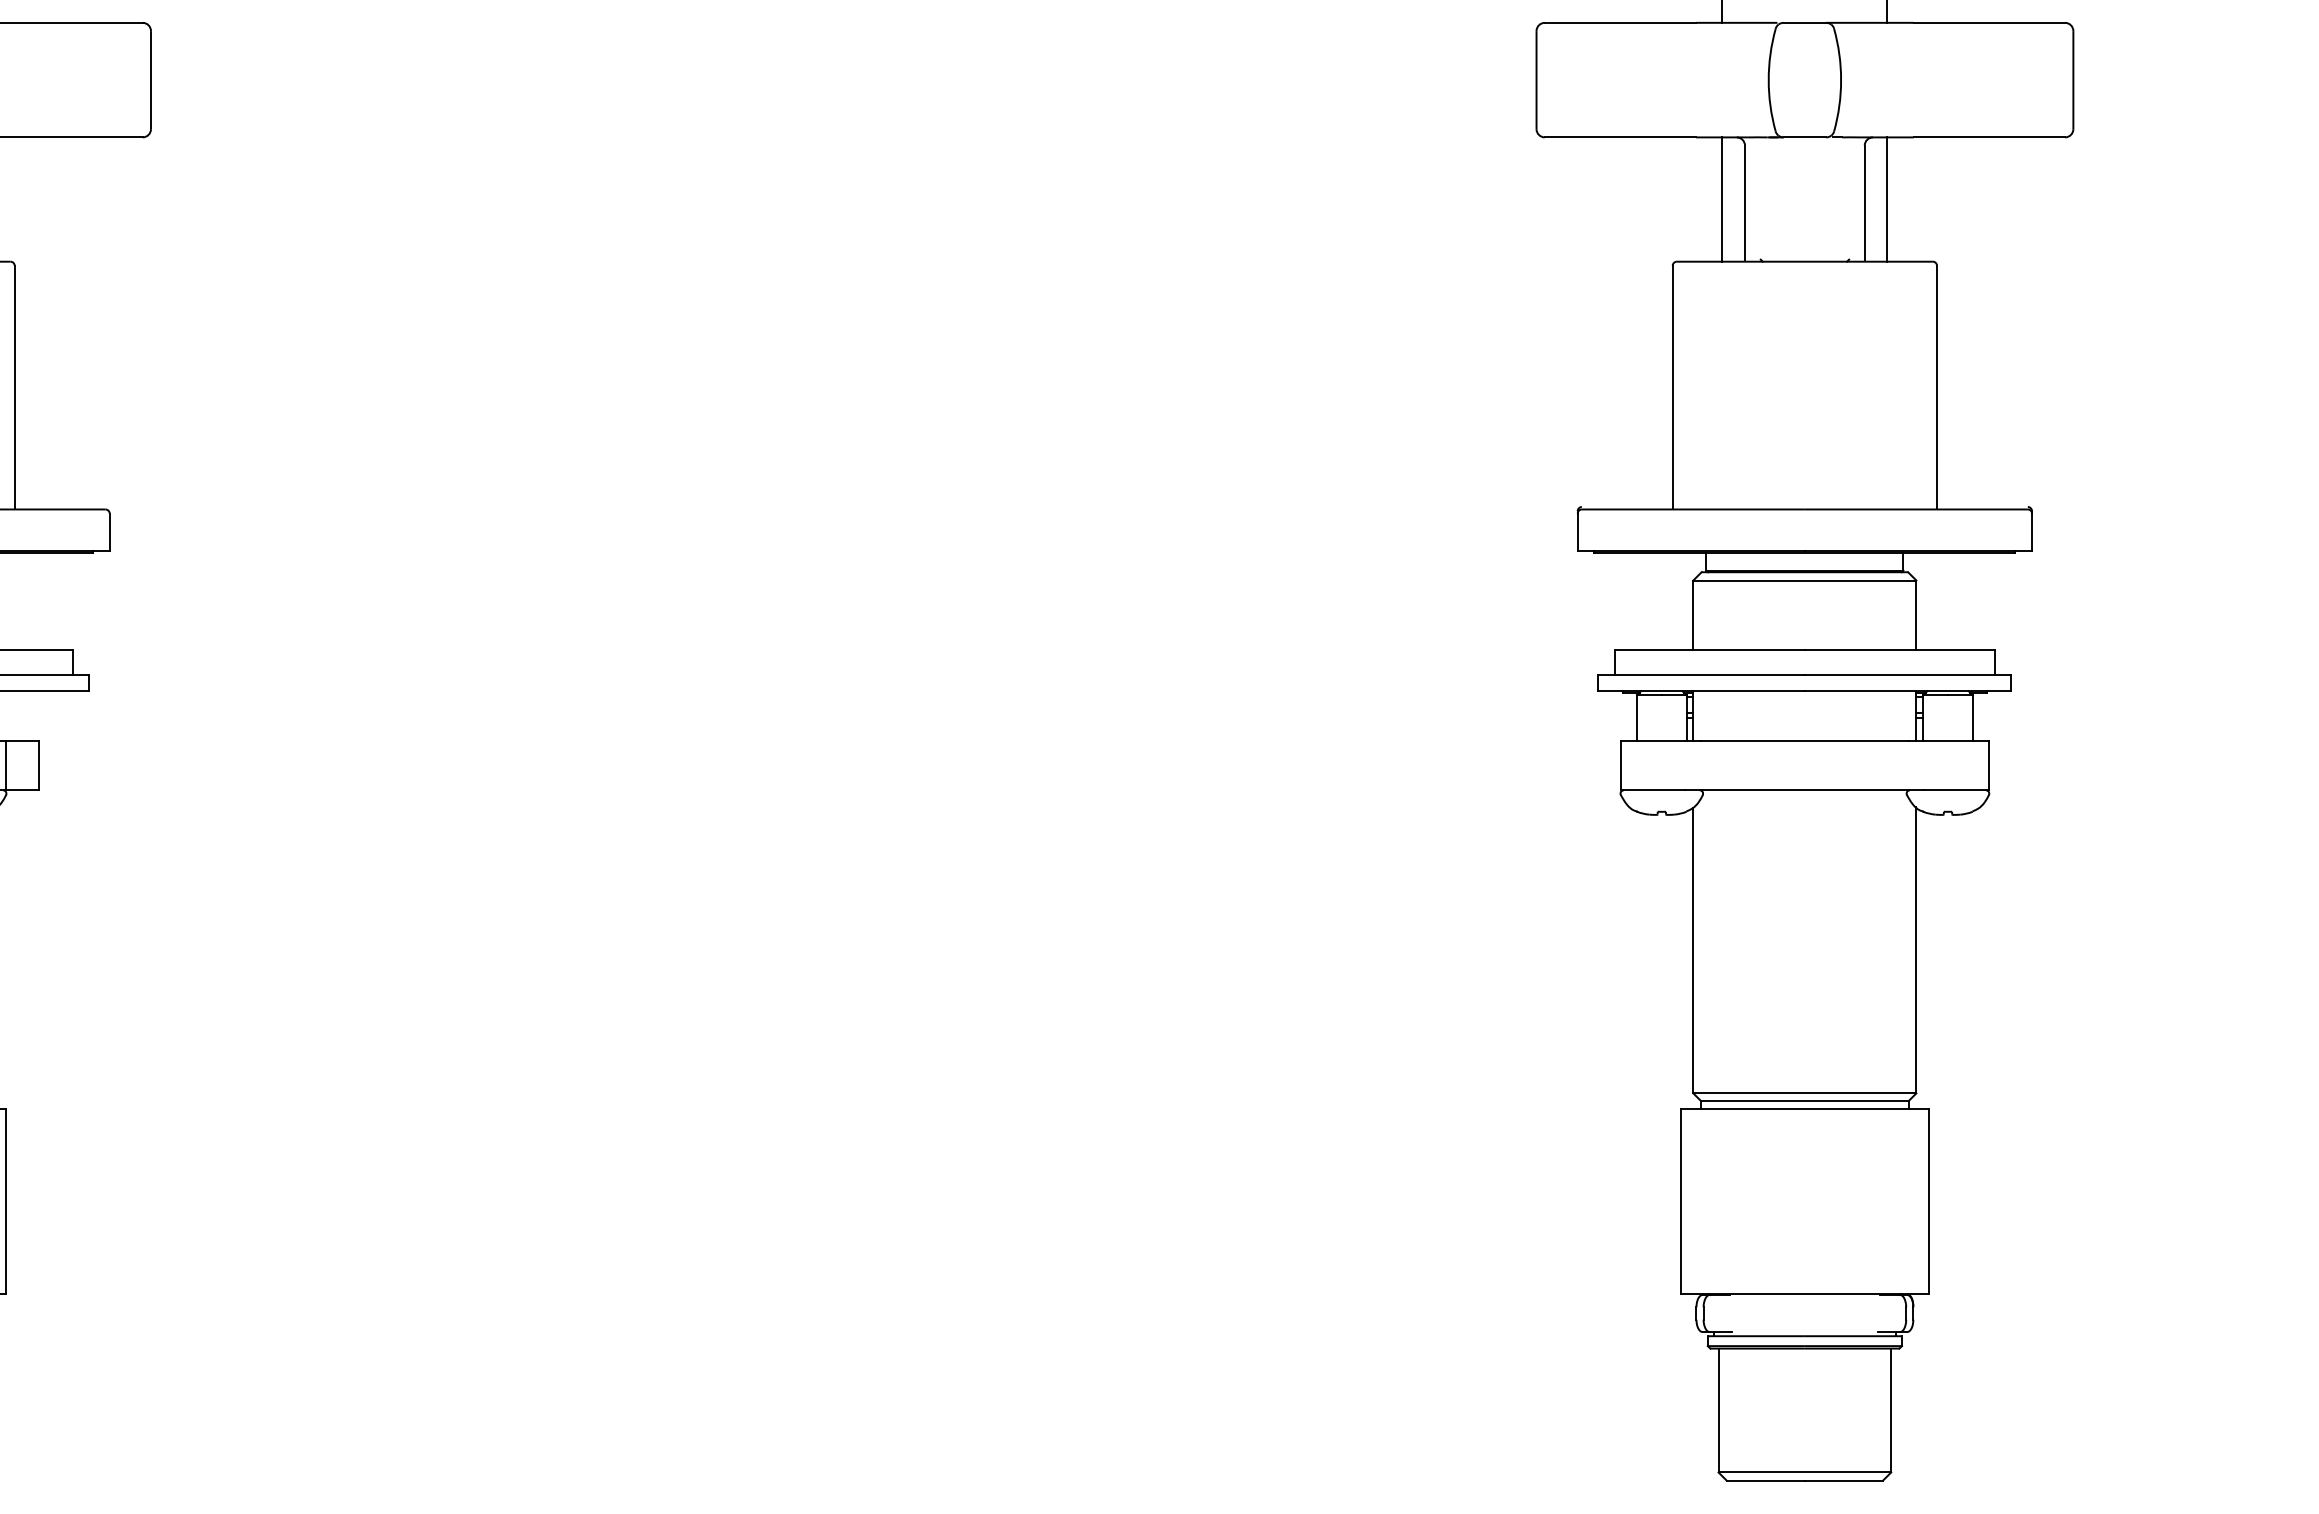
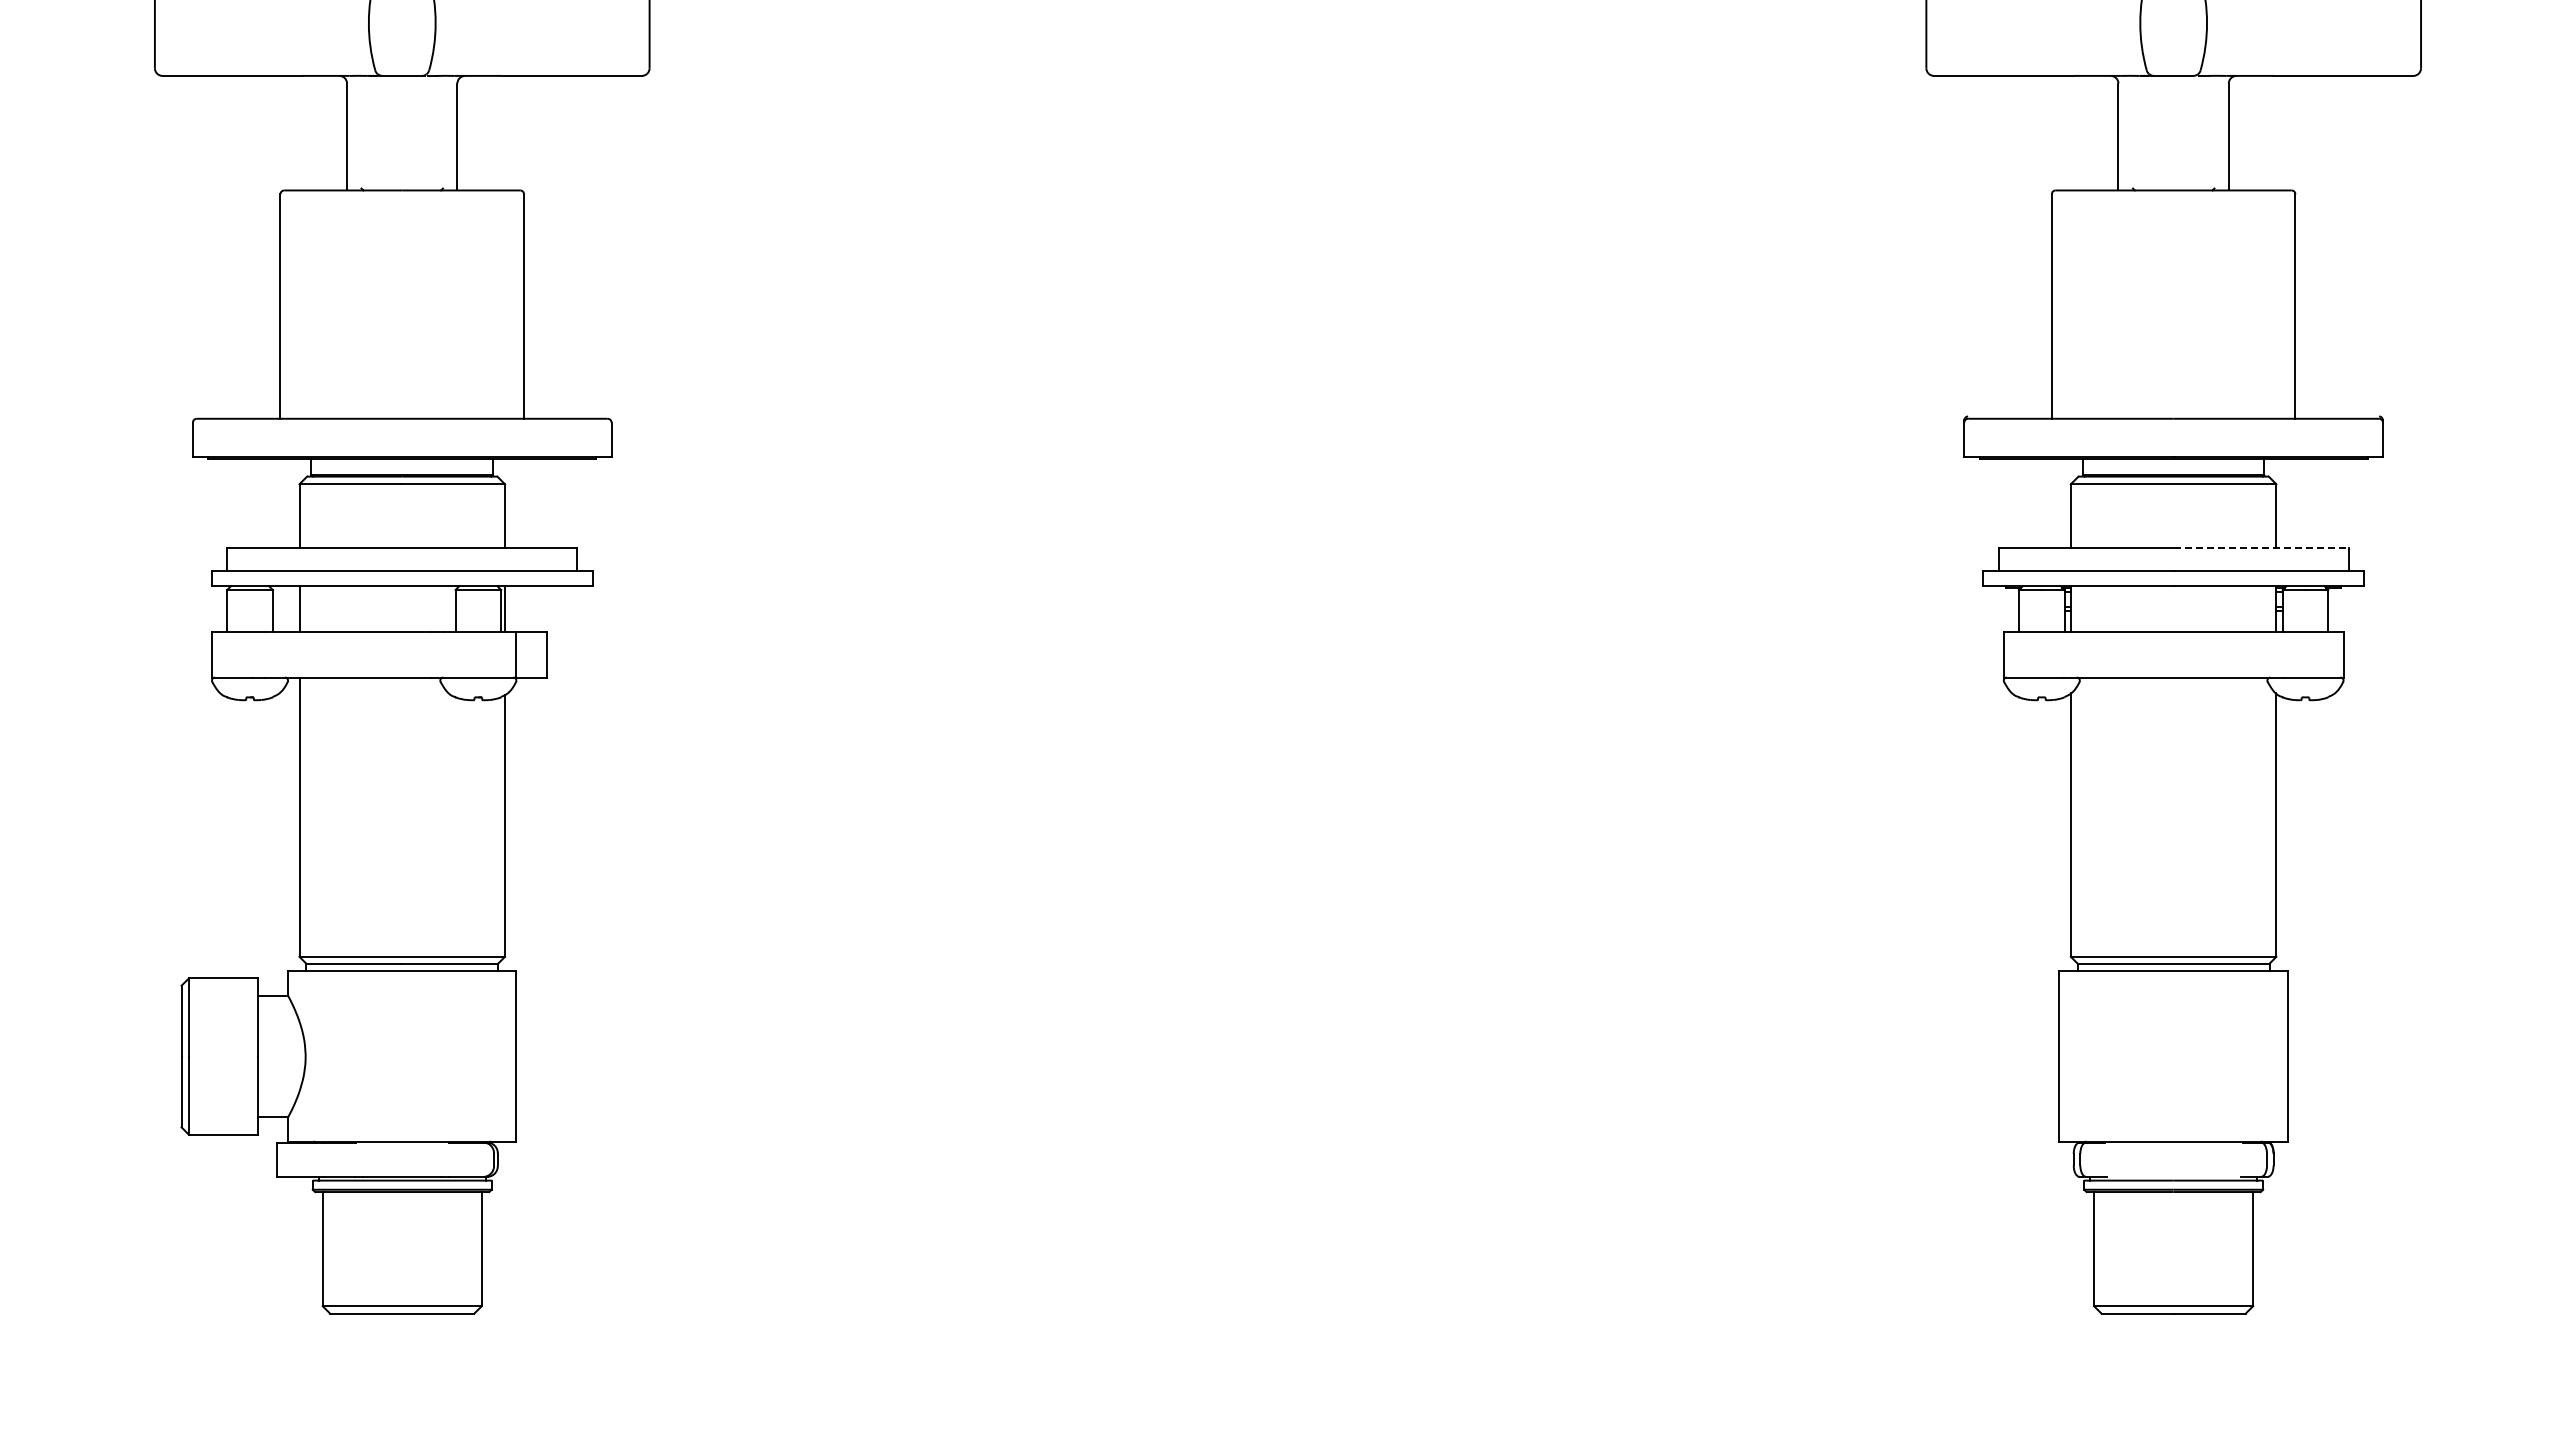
line: (1722, 198) -> (2097, 132), removed
line: (1887, 198) -> (2249, 132), removed
line: (1900, 650) -> (2261, 548), solid -> dashed

